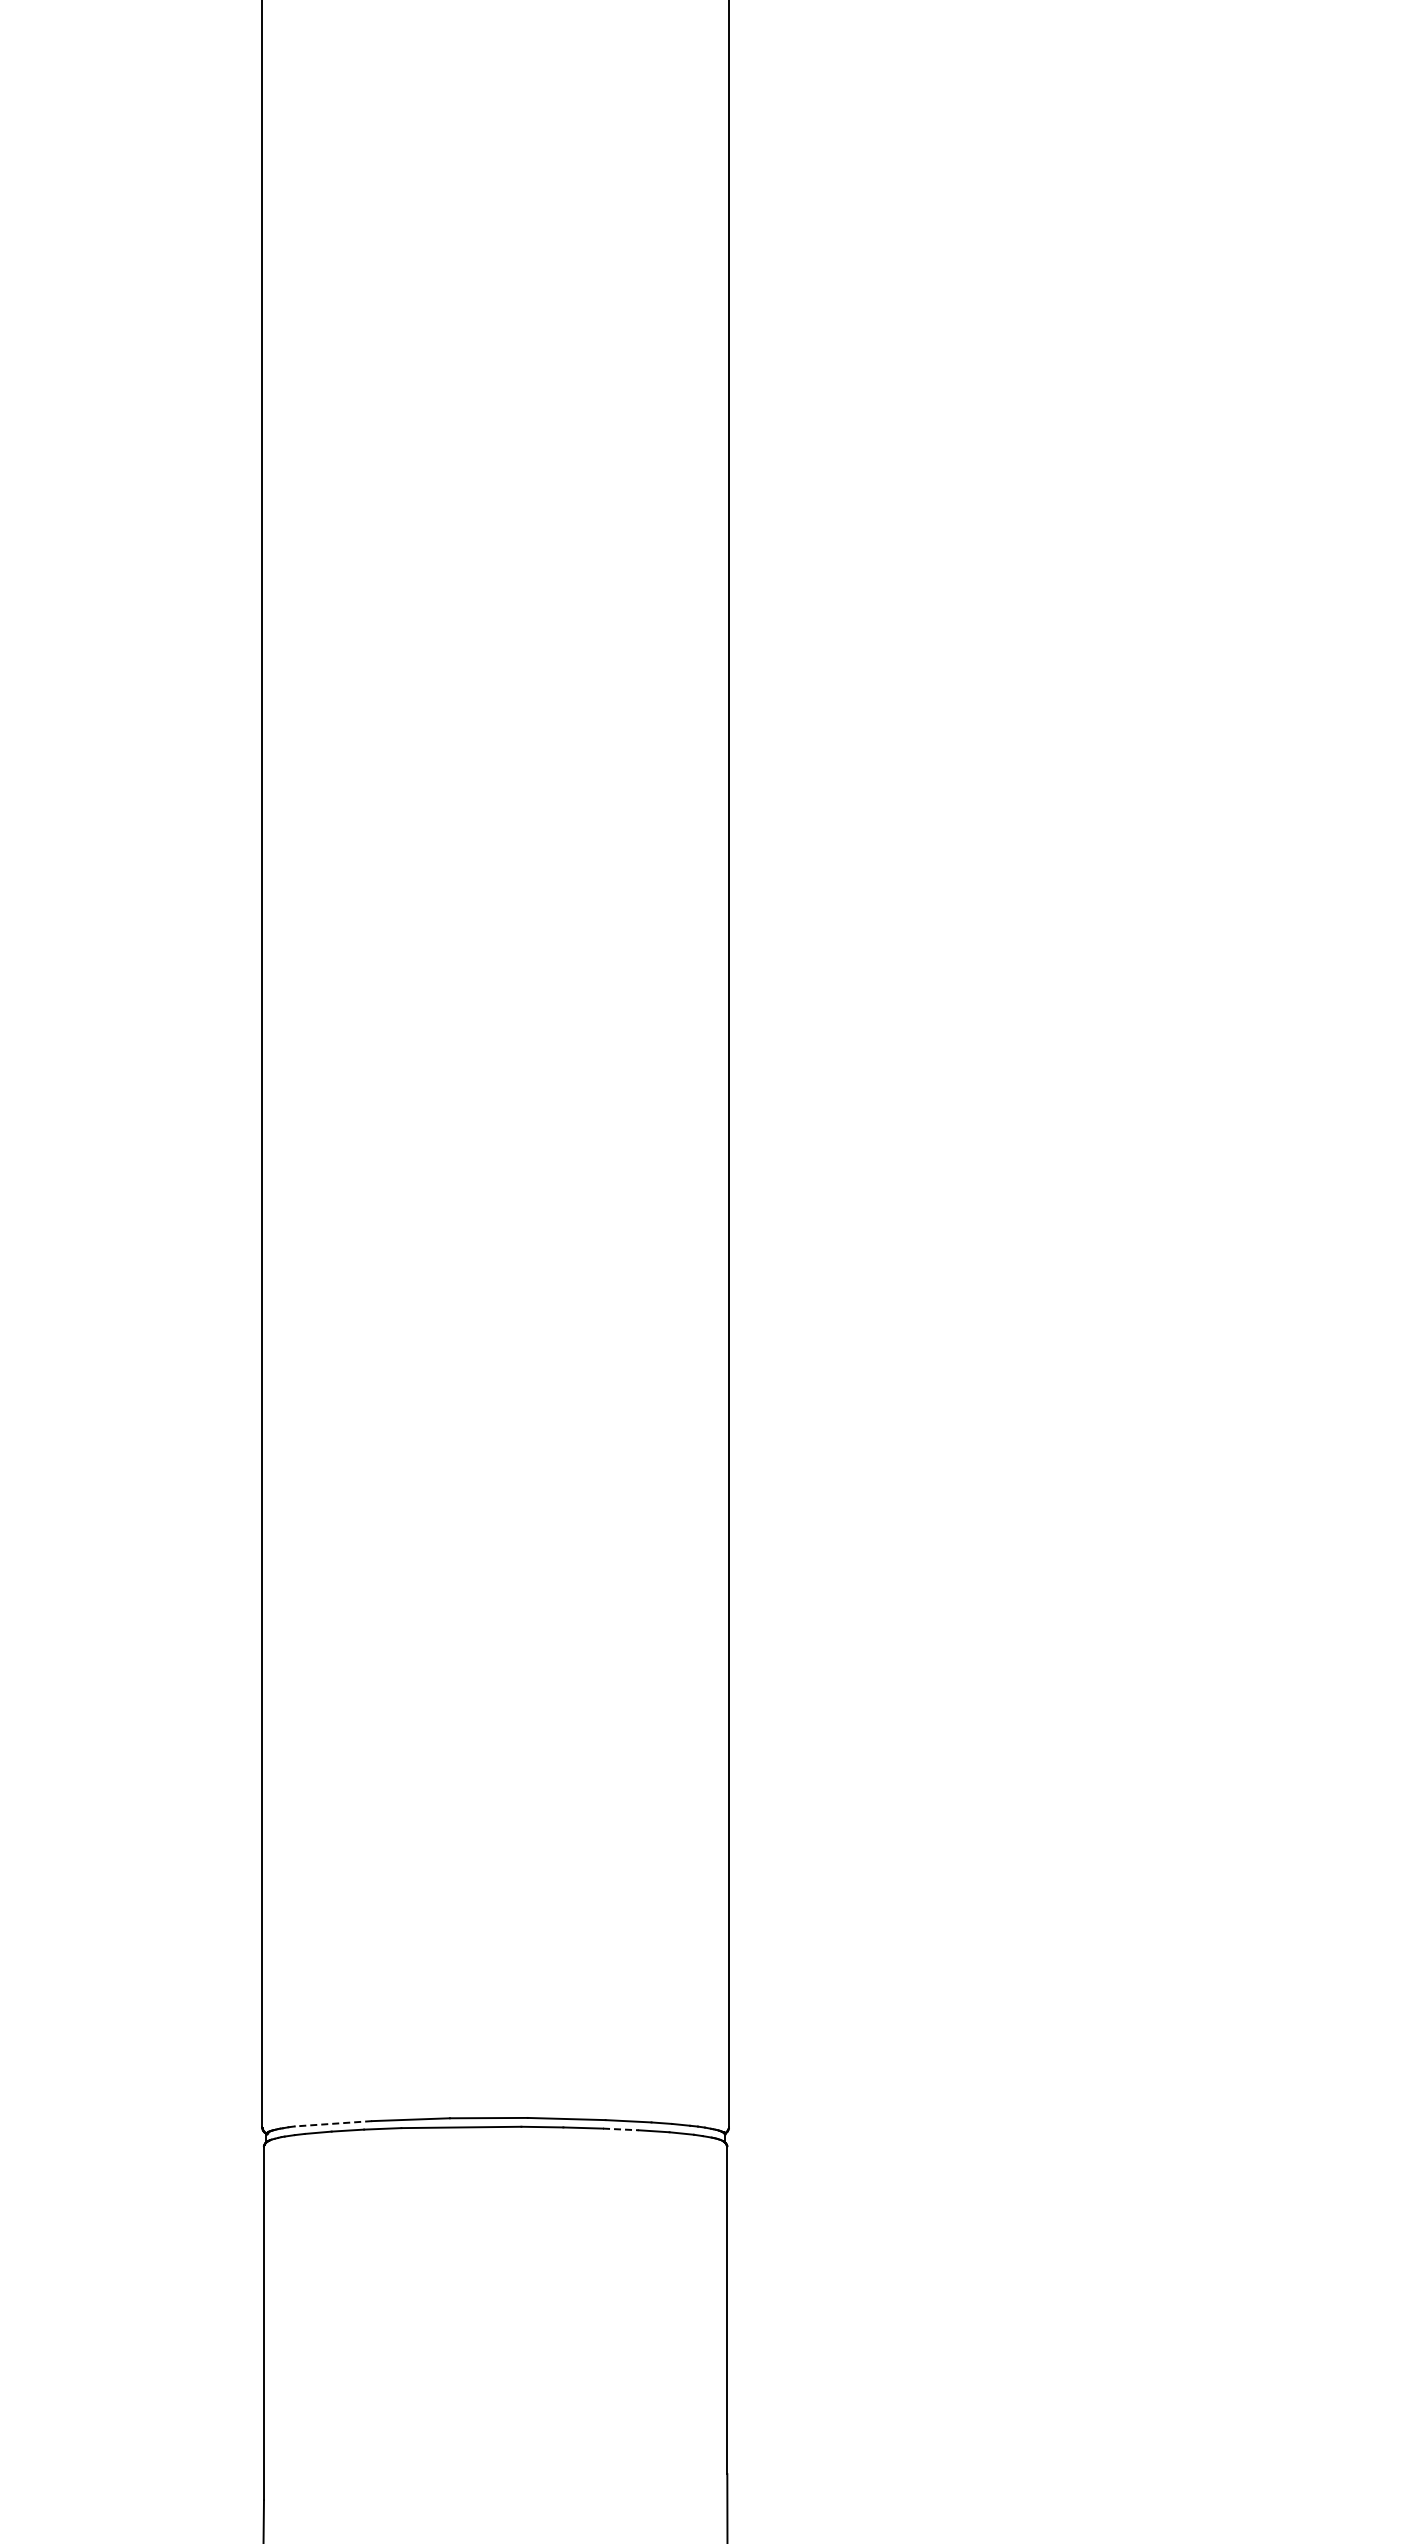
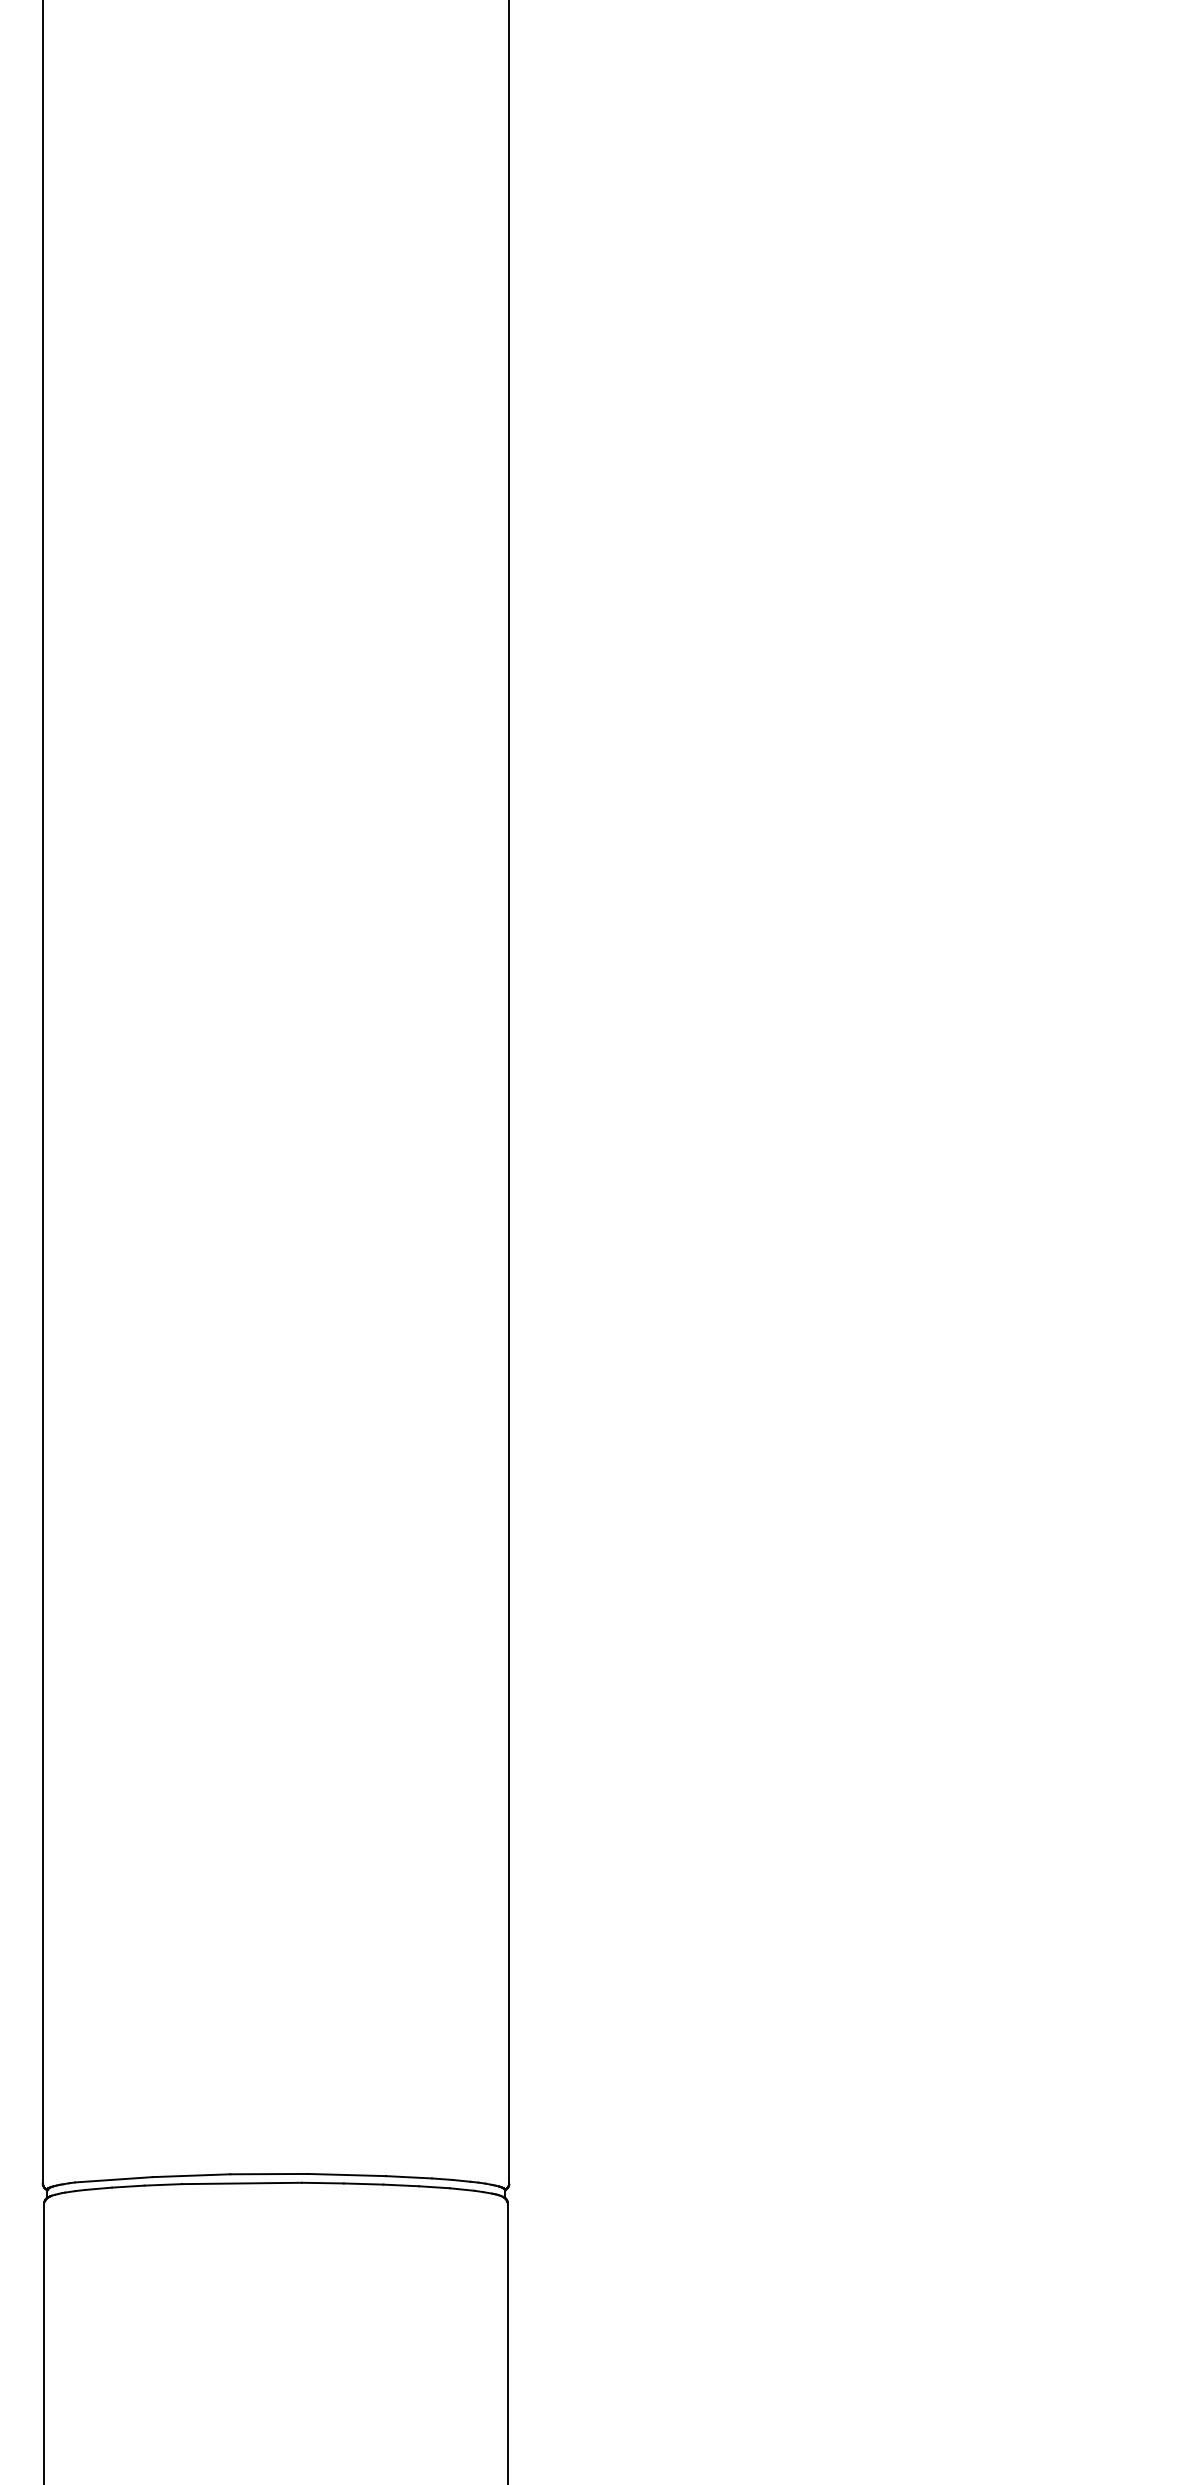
line: (333, 2123) -> (113, 2179), dashed -> solid
line: (620, 2129) -> (400, 2185), dashed -> solid

